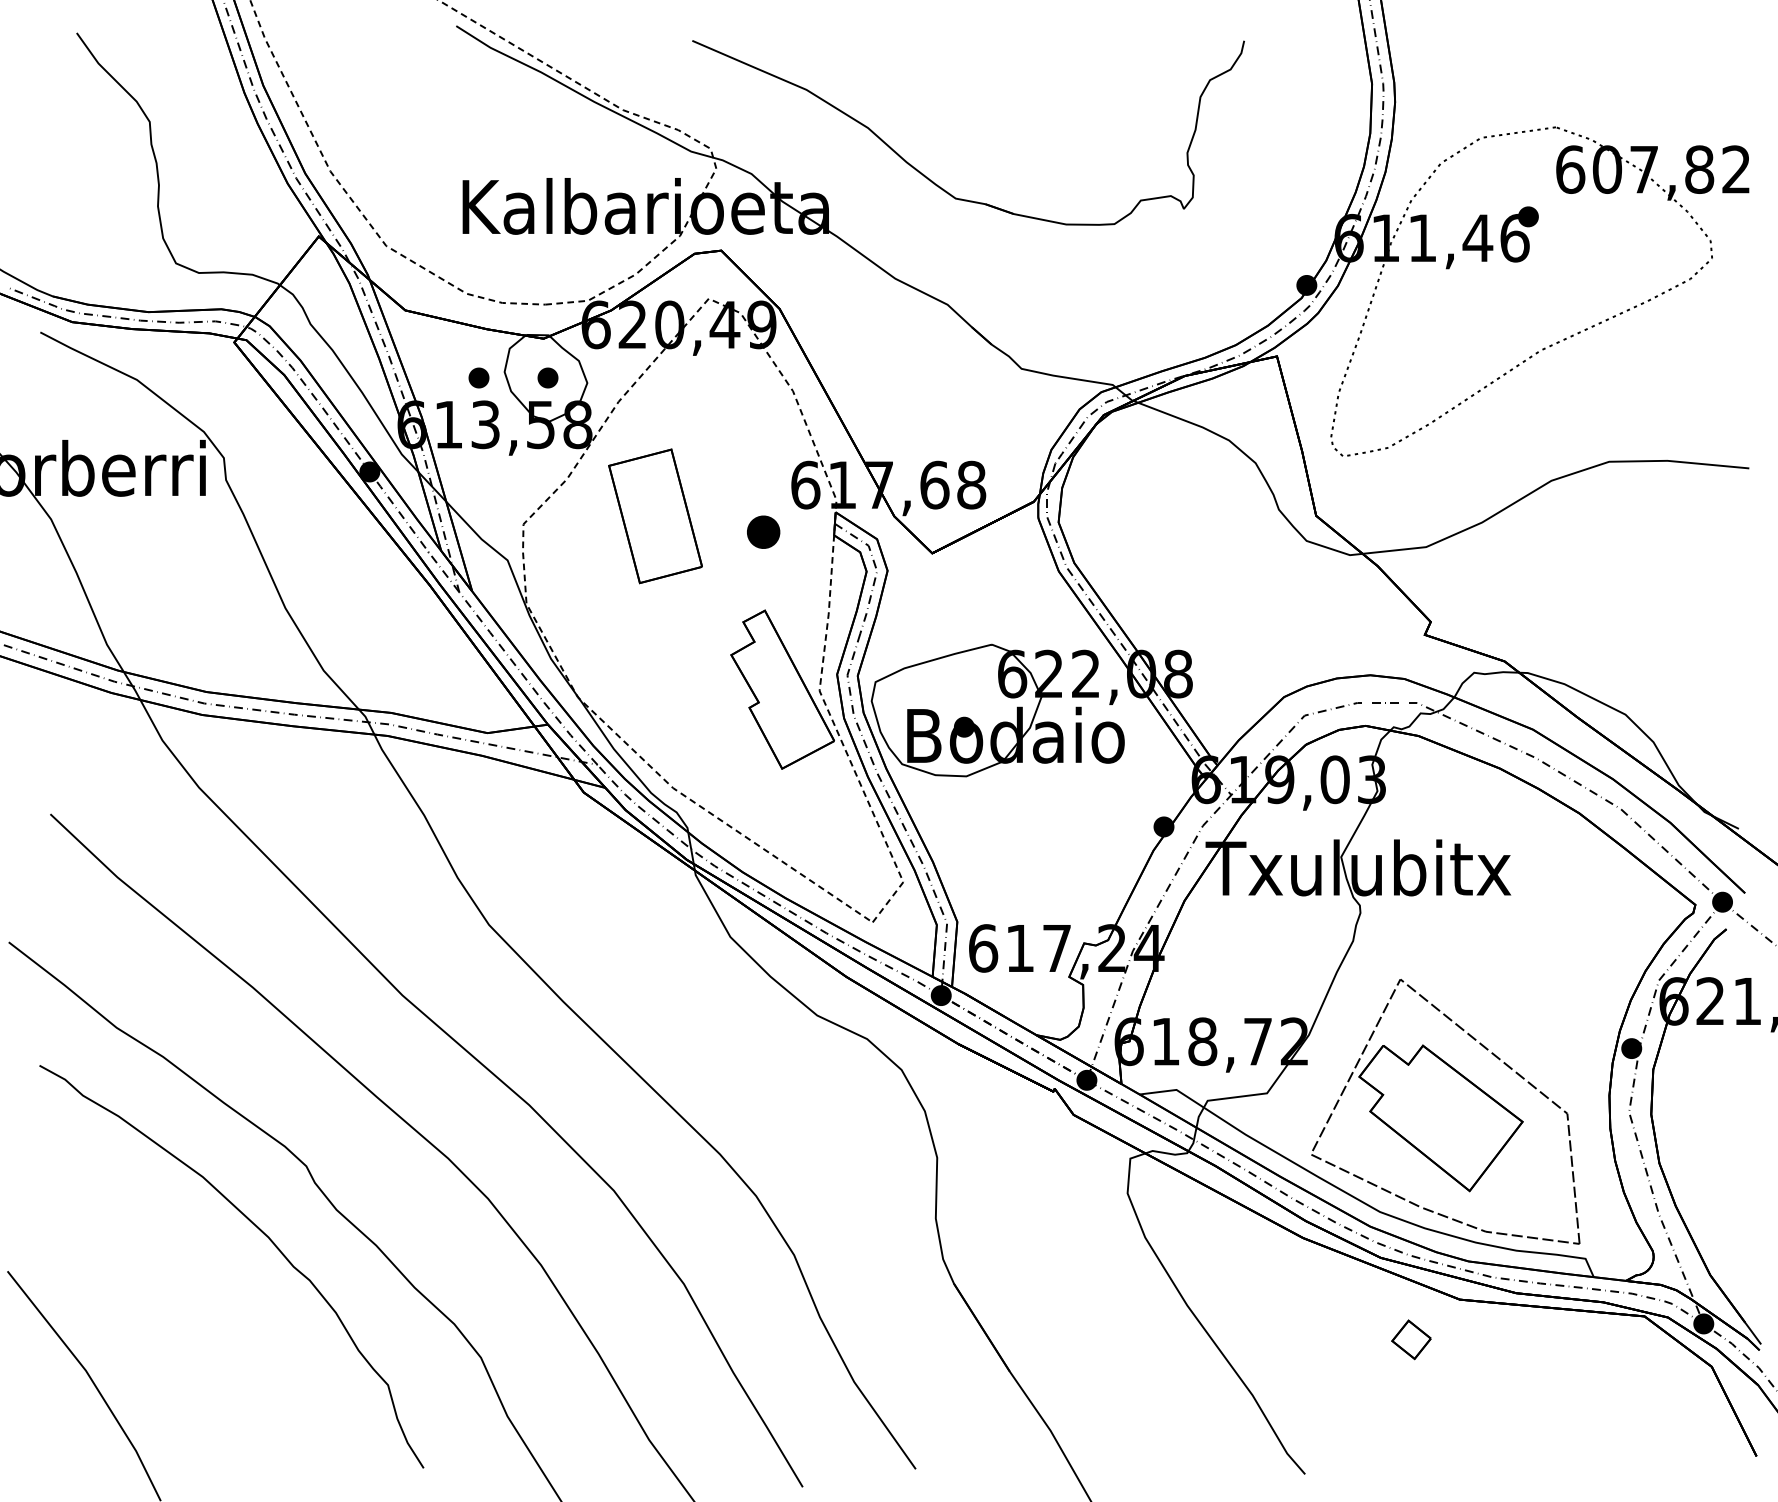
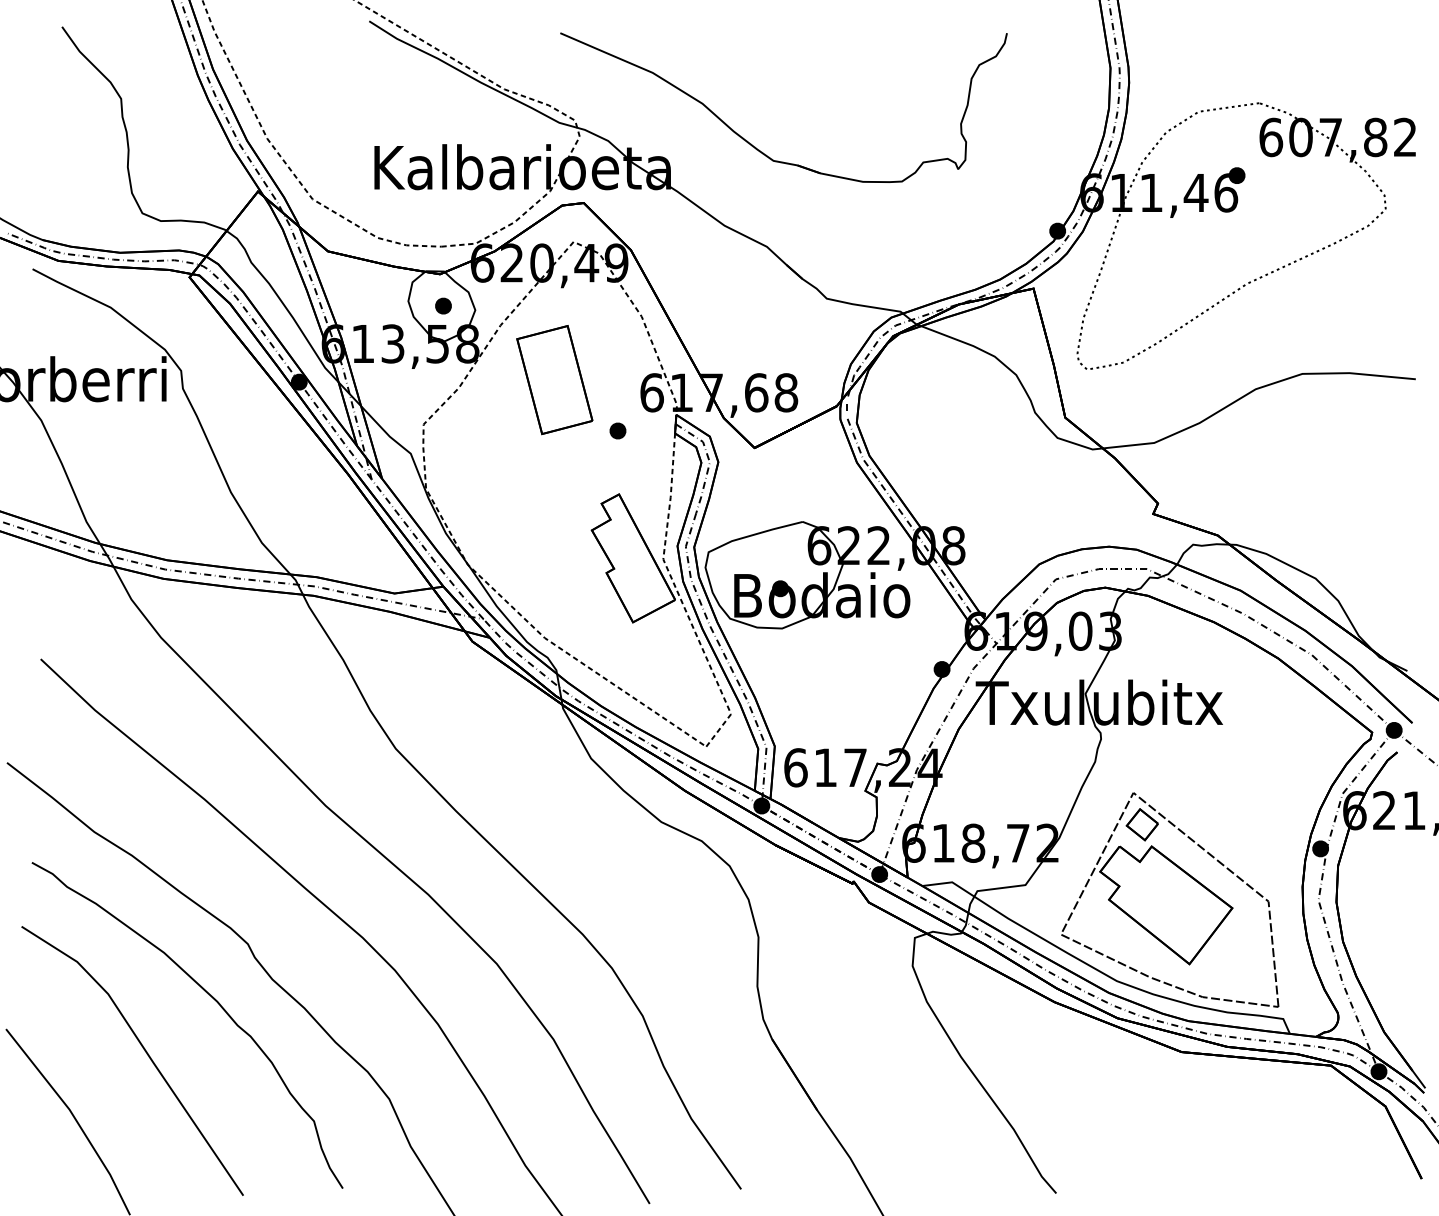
part: (478, 377) -> (387, 305), removed
part: (655, 516) -> (554, 380), moved
part: (763, 532) -> (617, 431), size x0.62
line: (179, 1299) -> (145, 1051), added
part: (1411, 1339) -> (1142, 824), moved

